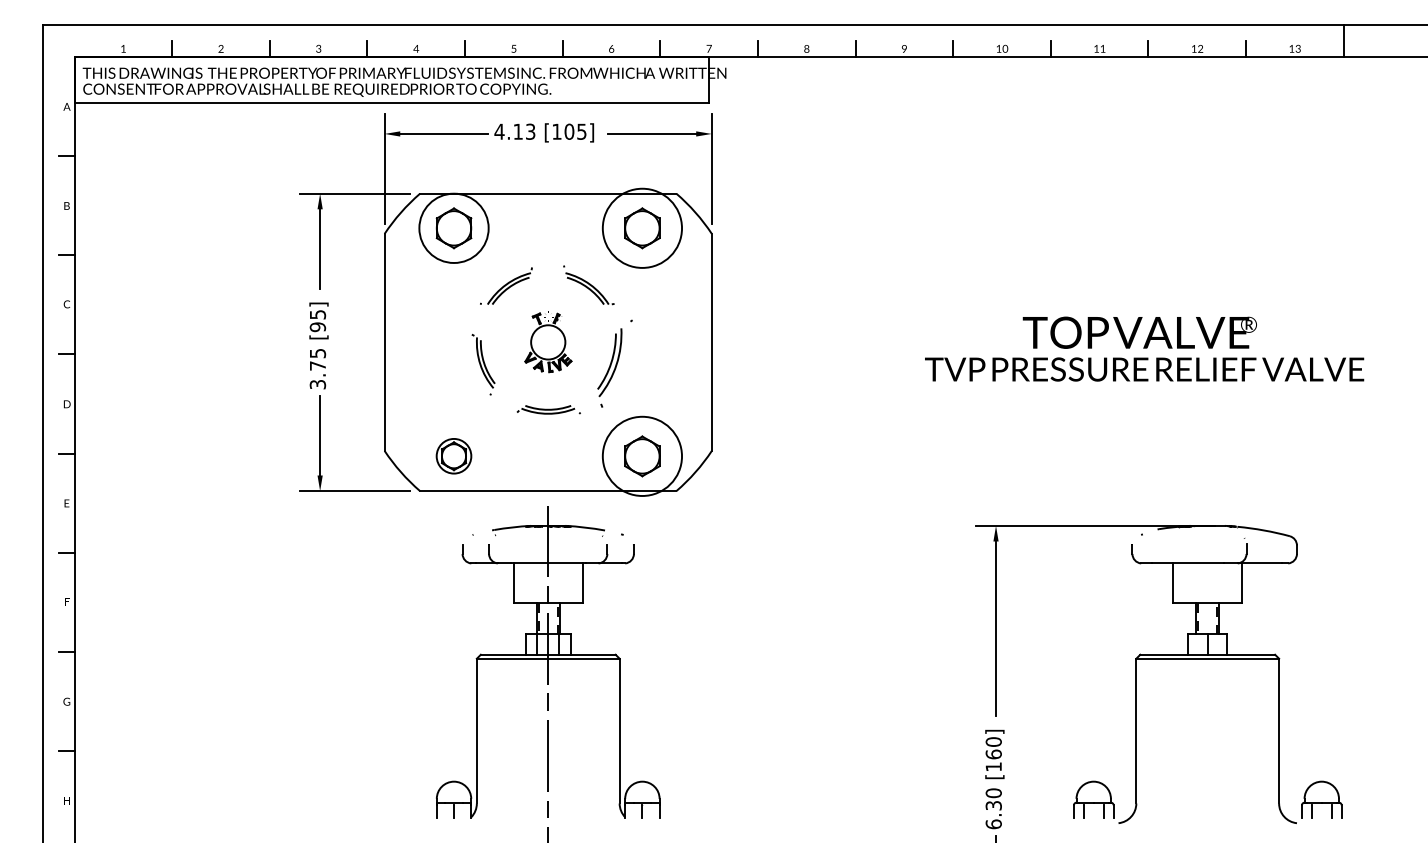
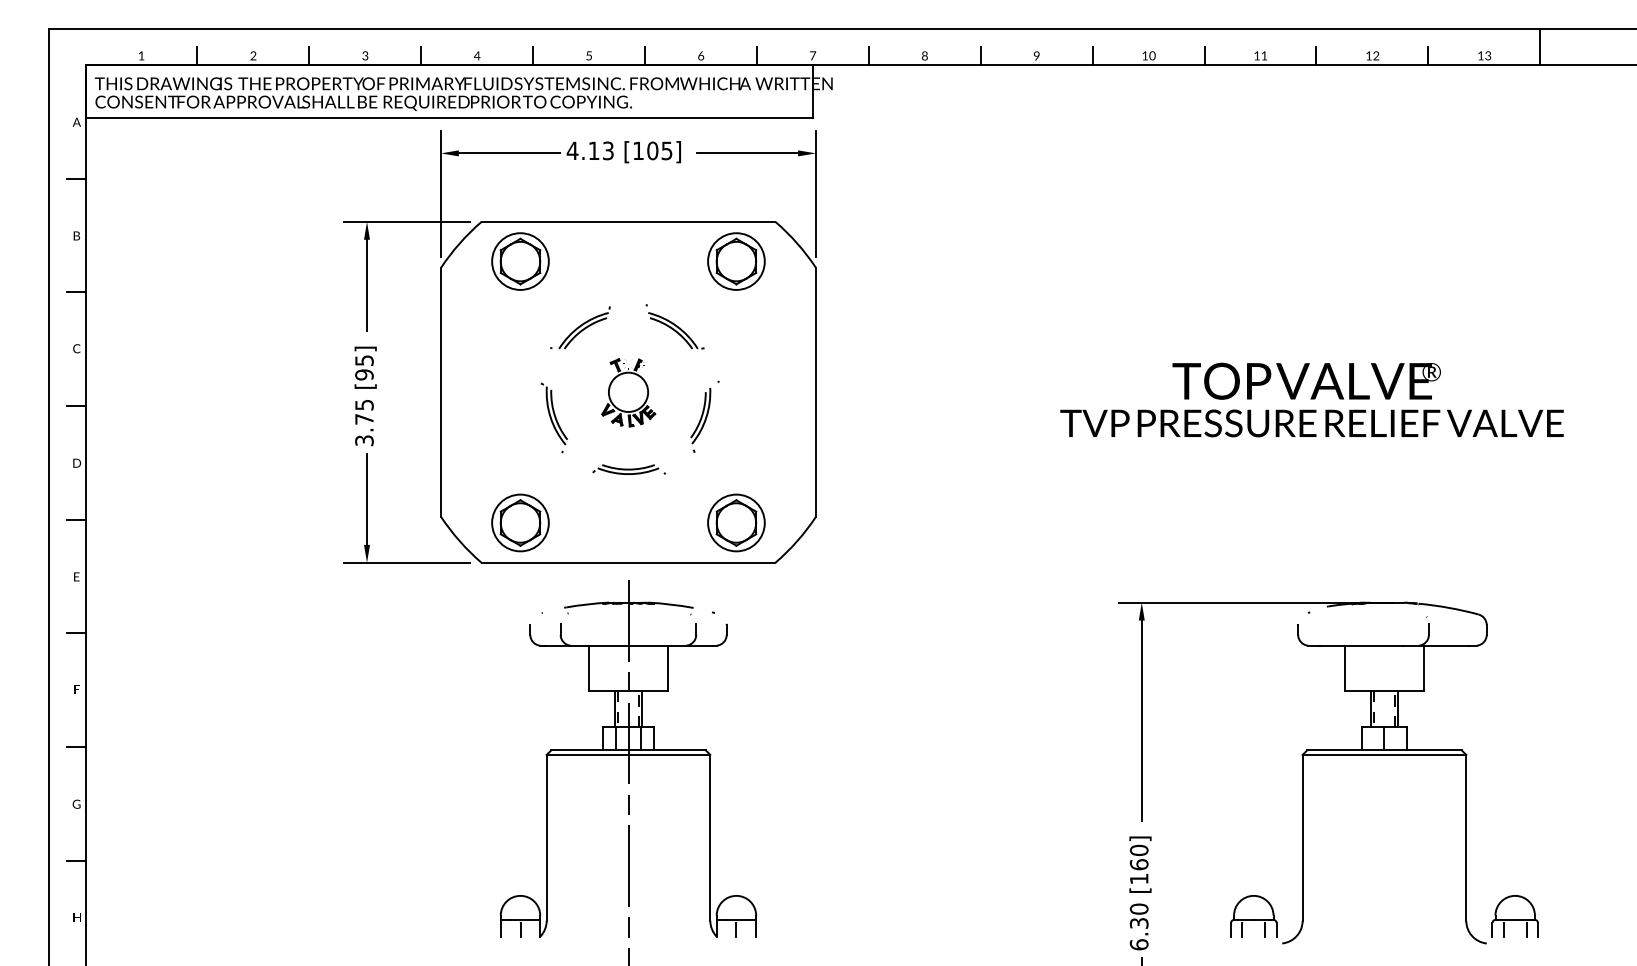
circle: (453, 228) -> (519, 261), size x0.71
circle: (642, 228) -> (736, 261), size x0.62
part: (614, 363) -> (704, 416), size x0.71
part: (453, 455) -> (519, 521), size x1.43
circle: (642, 456) -> (736, 523), size x0.62

